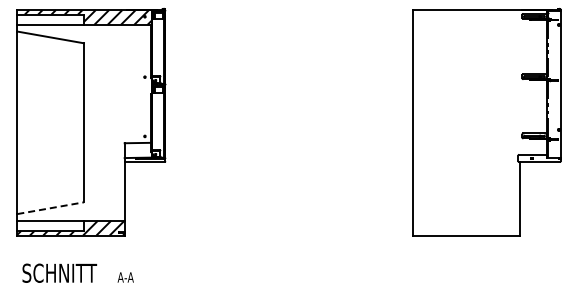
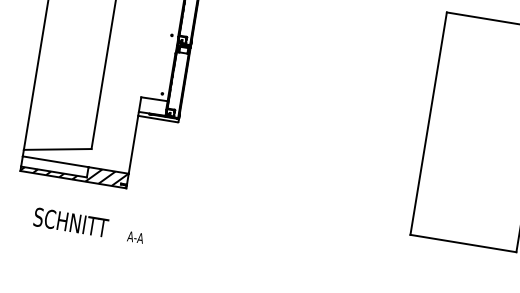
line: (50, 208) -> (57, 149), dashed -> solid
text: (77, 272) -> (88, 224), moved

